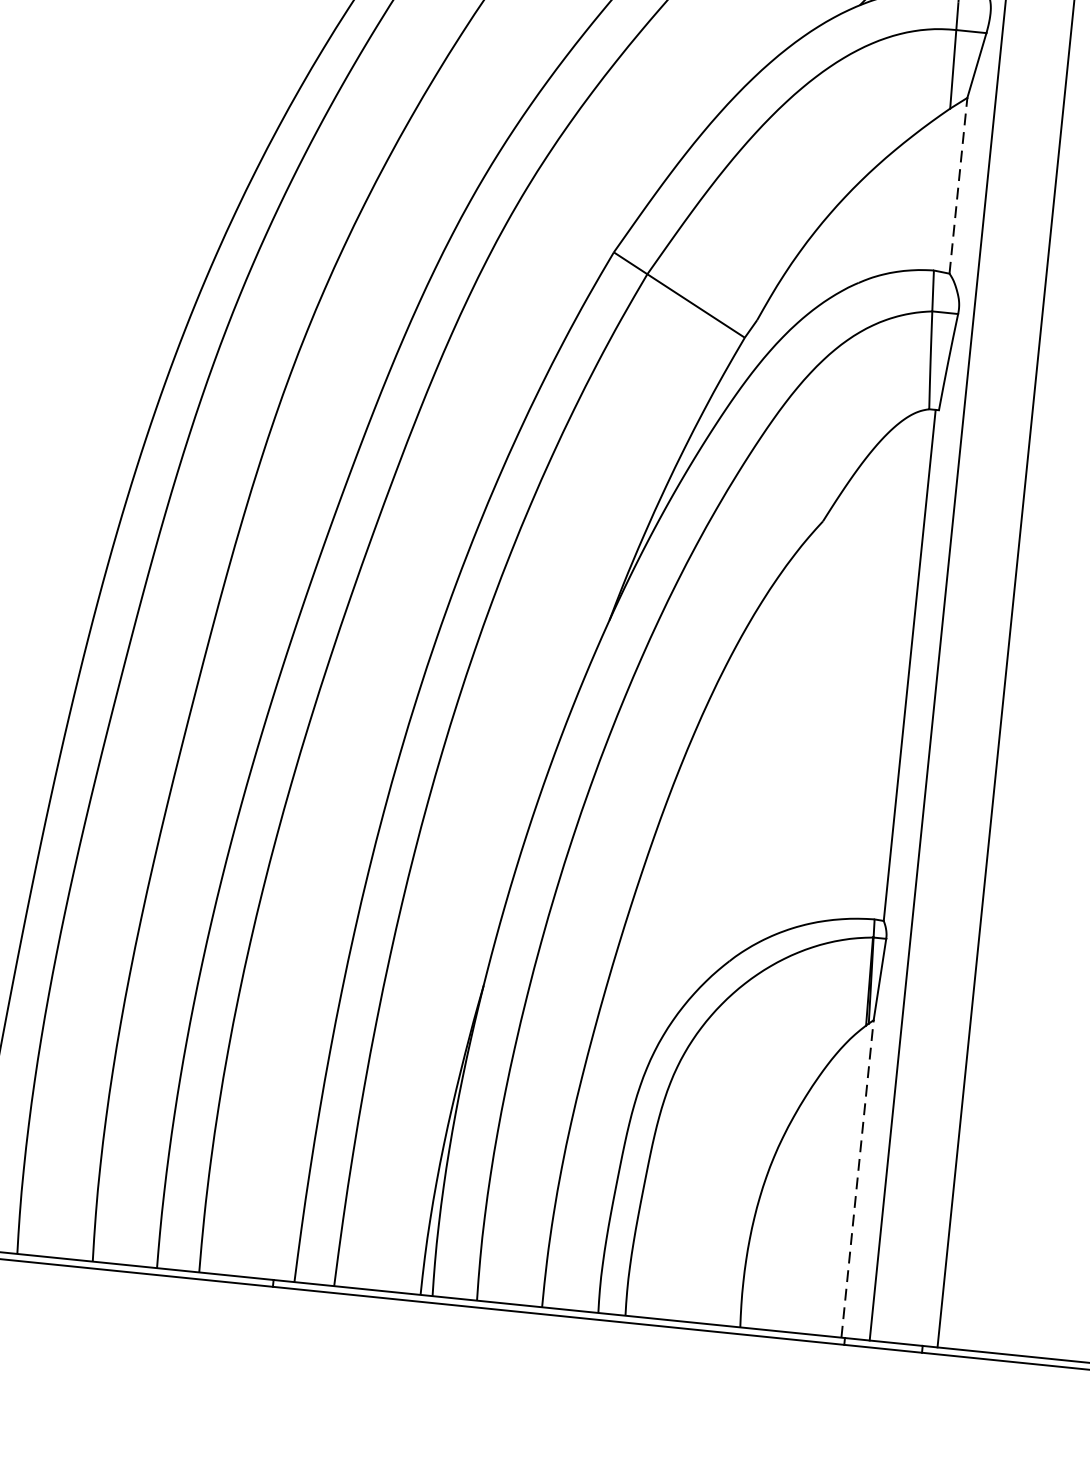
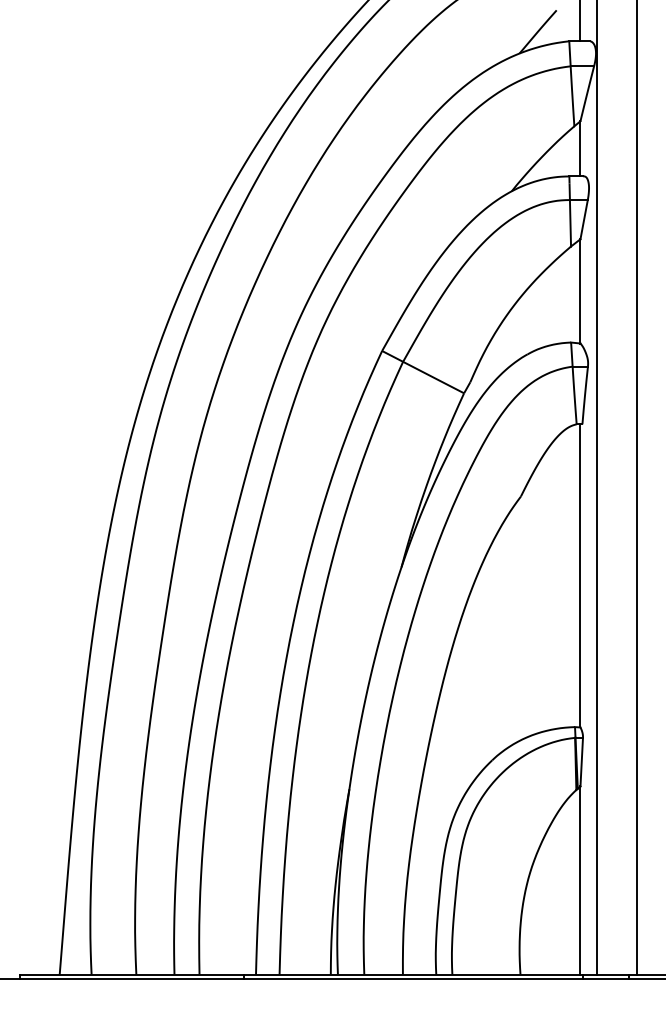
line: (958, 184) -> (580, 290), dashed -> solid
line: (857, 1178) -> (580, 880), dashed -> solid

